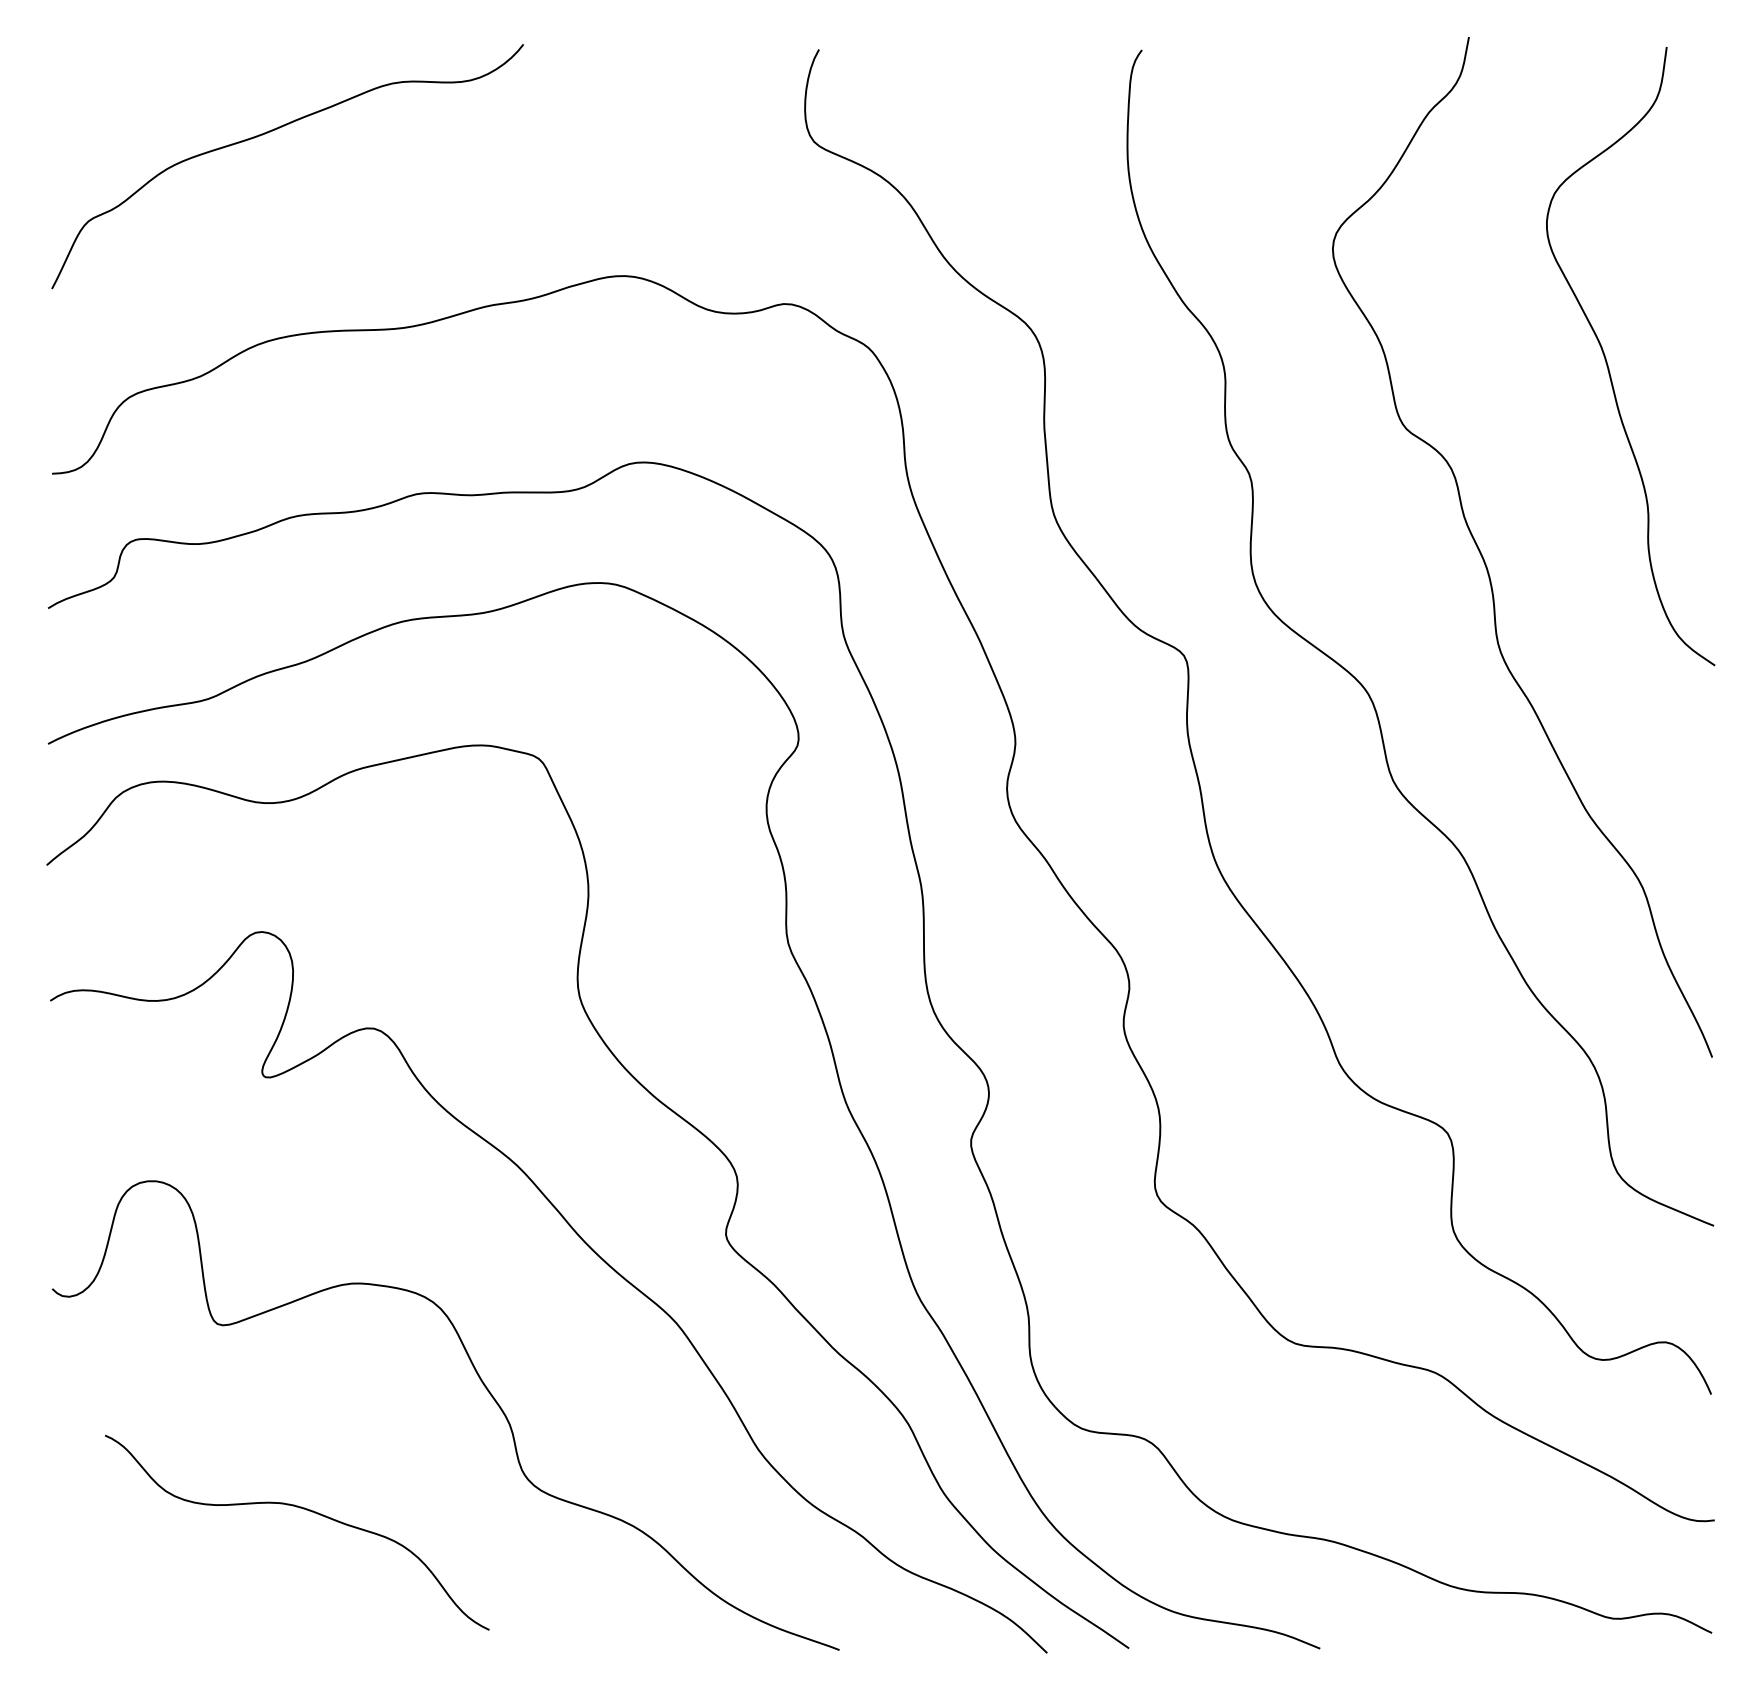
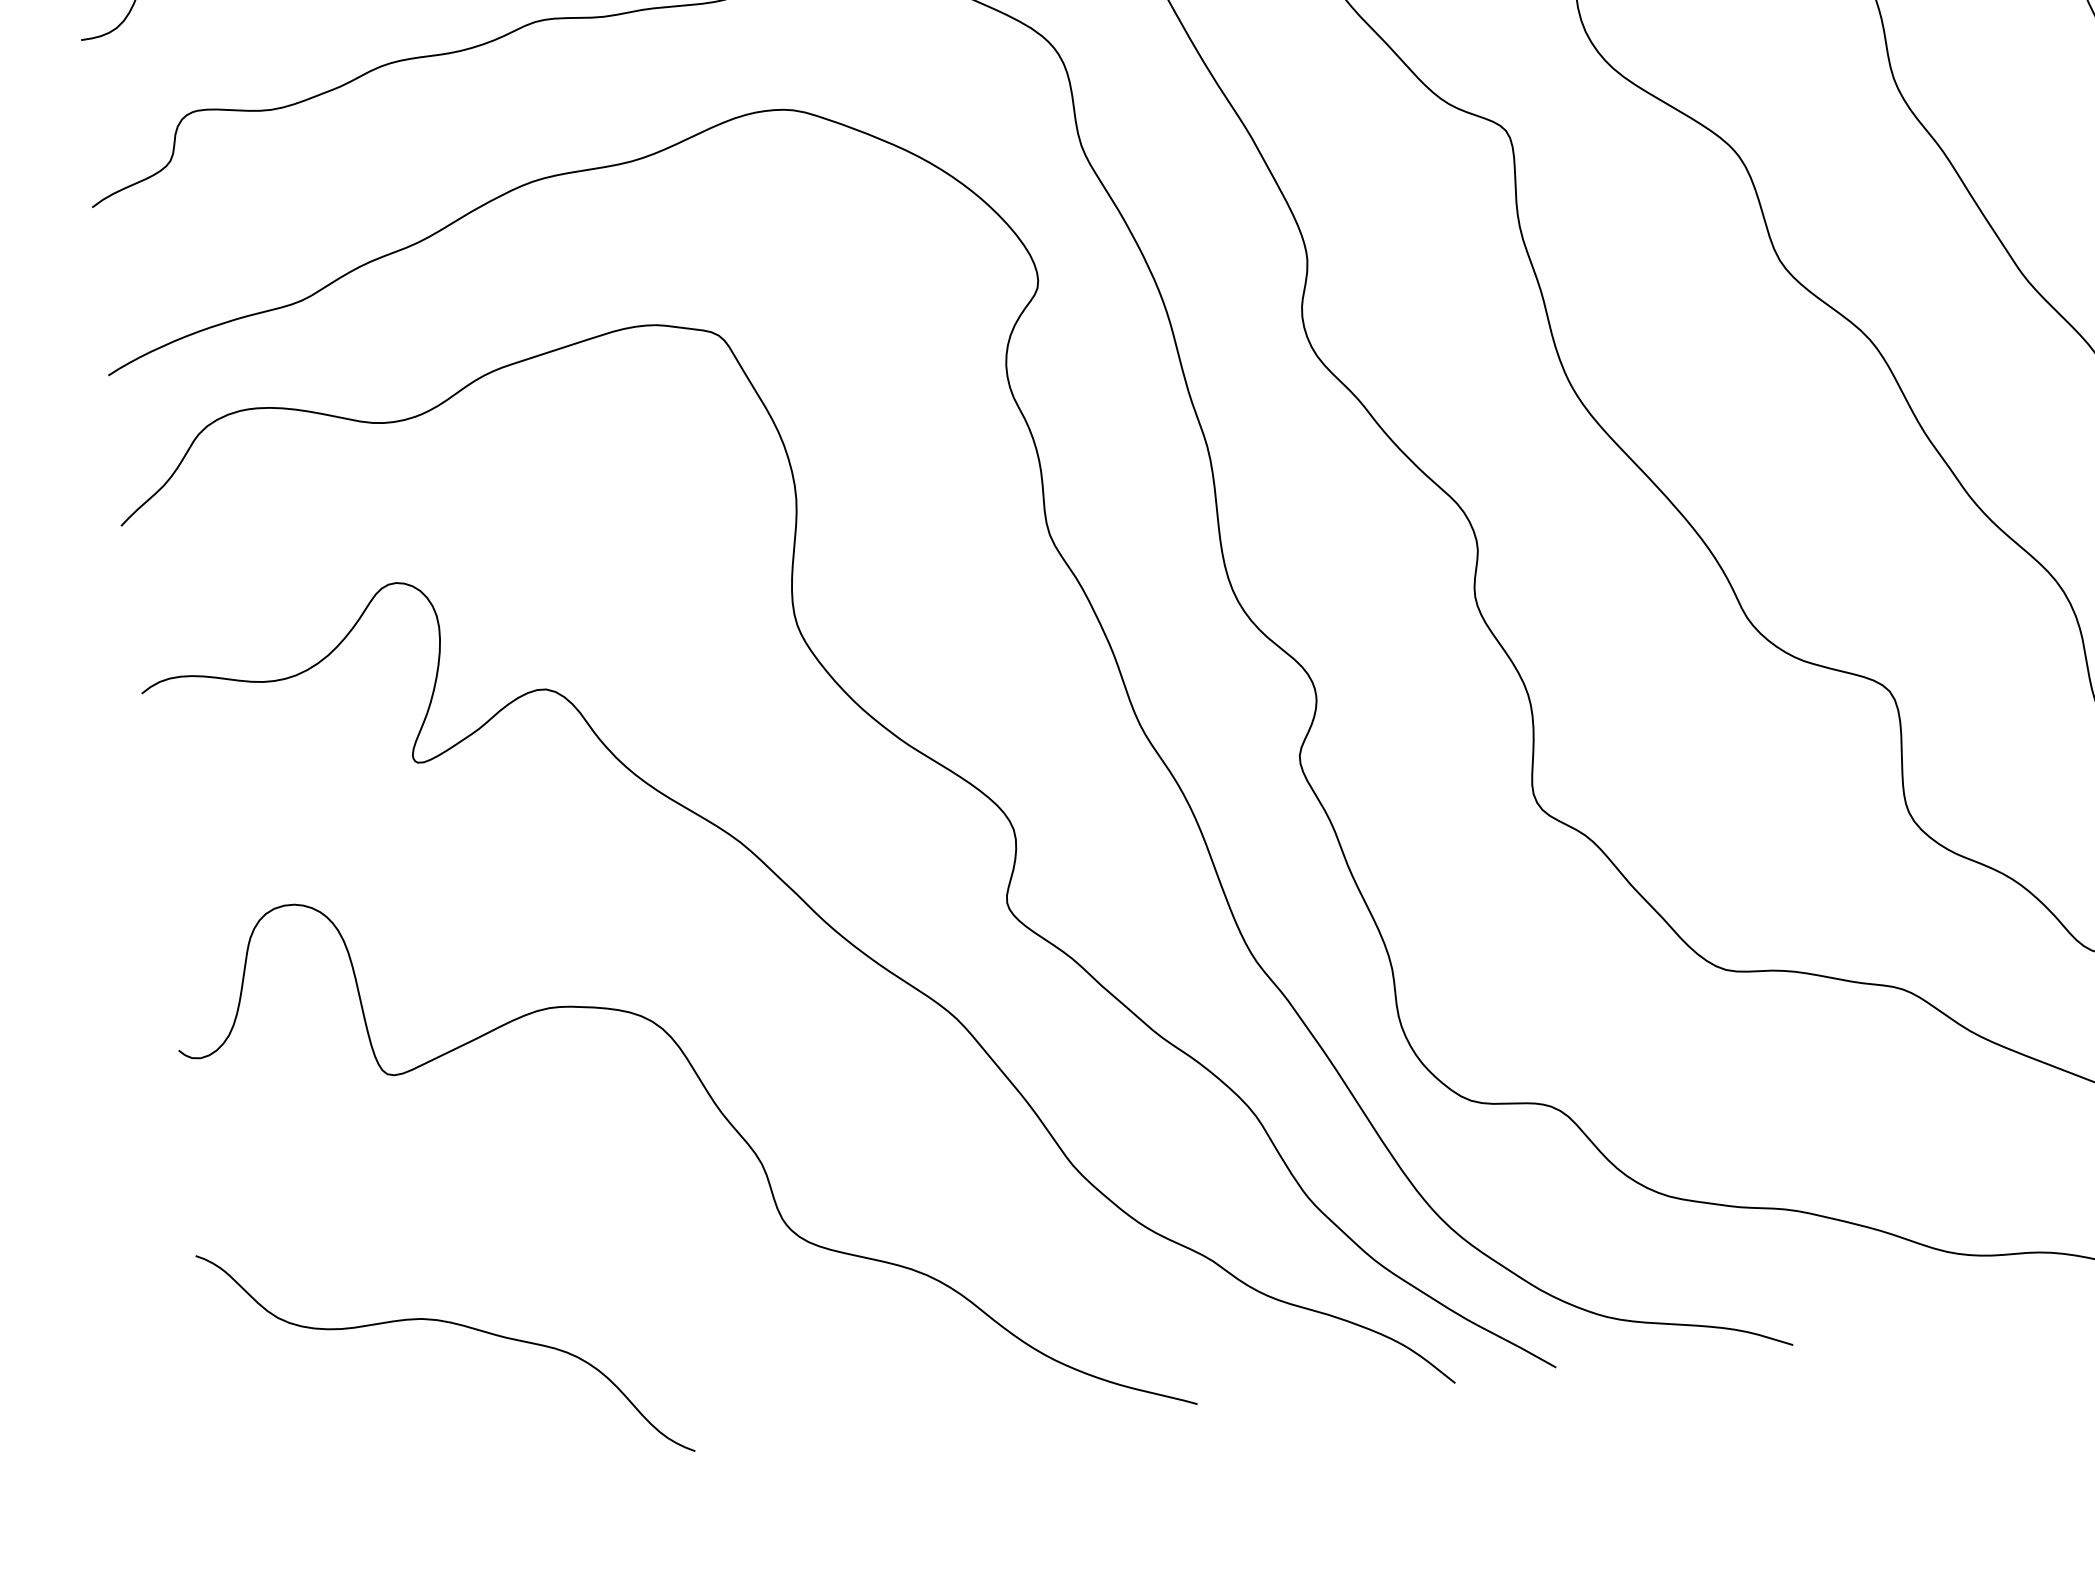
curve: (303, 1509) -> (450, 1324), moved

